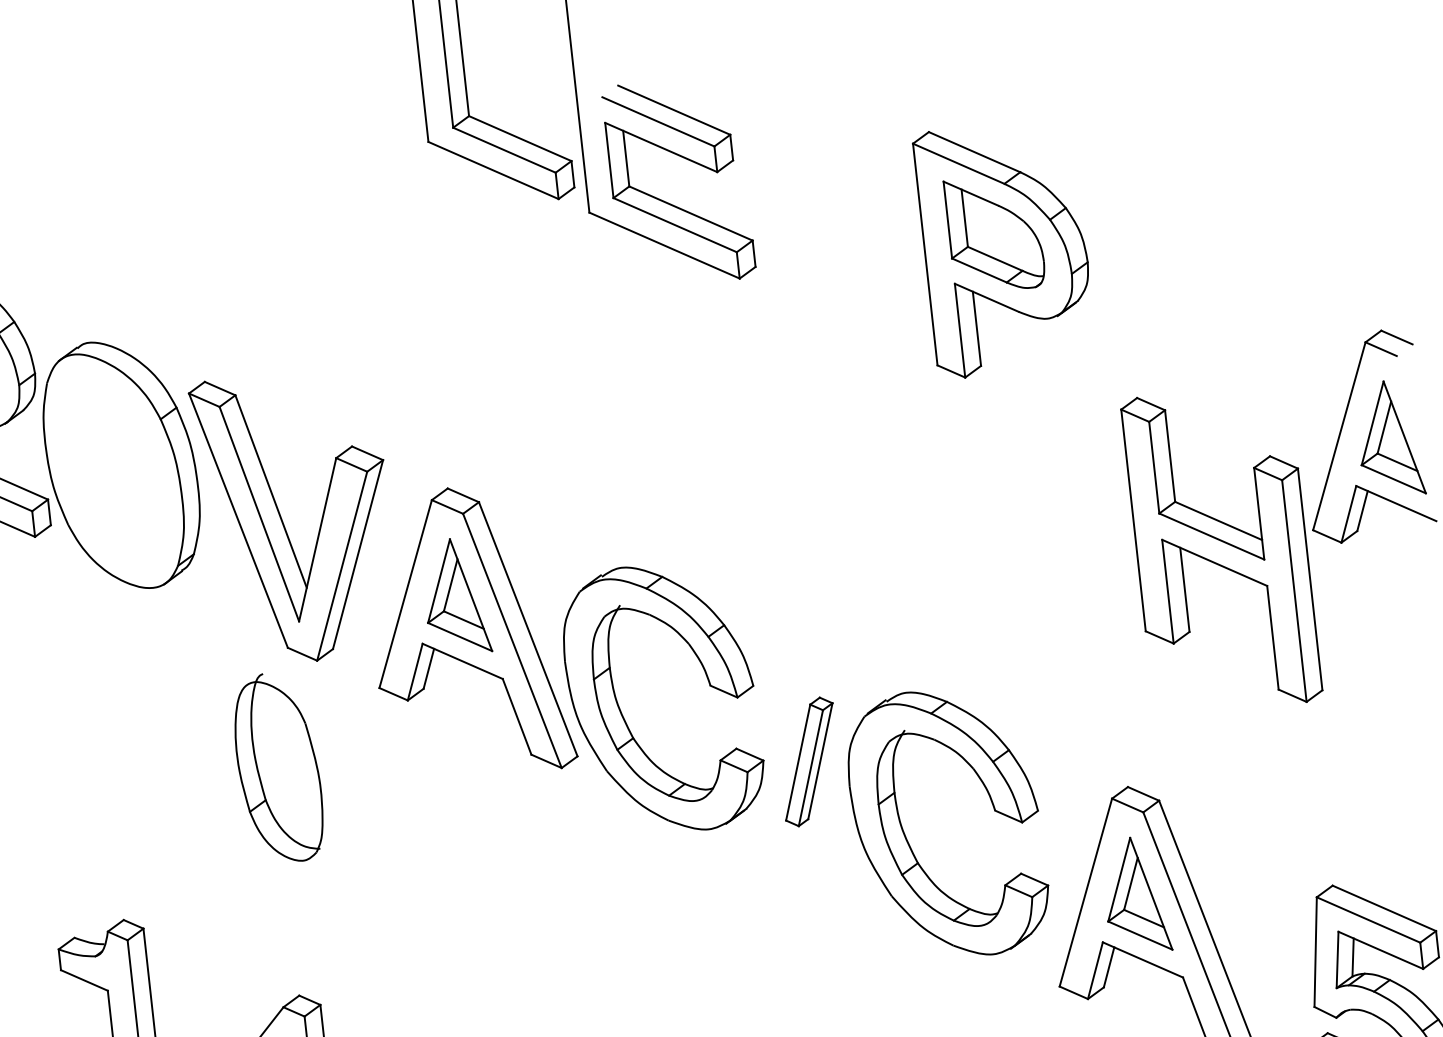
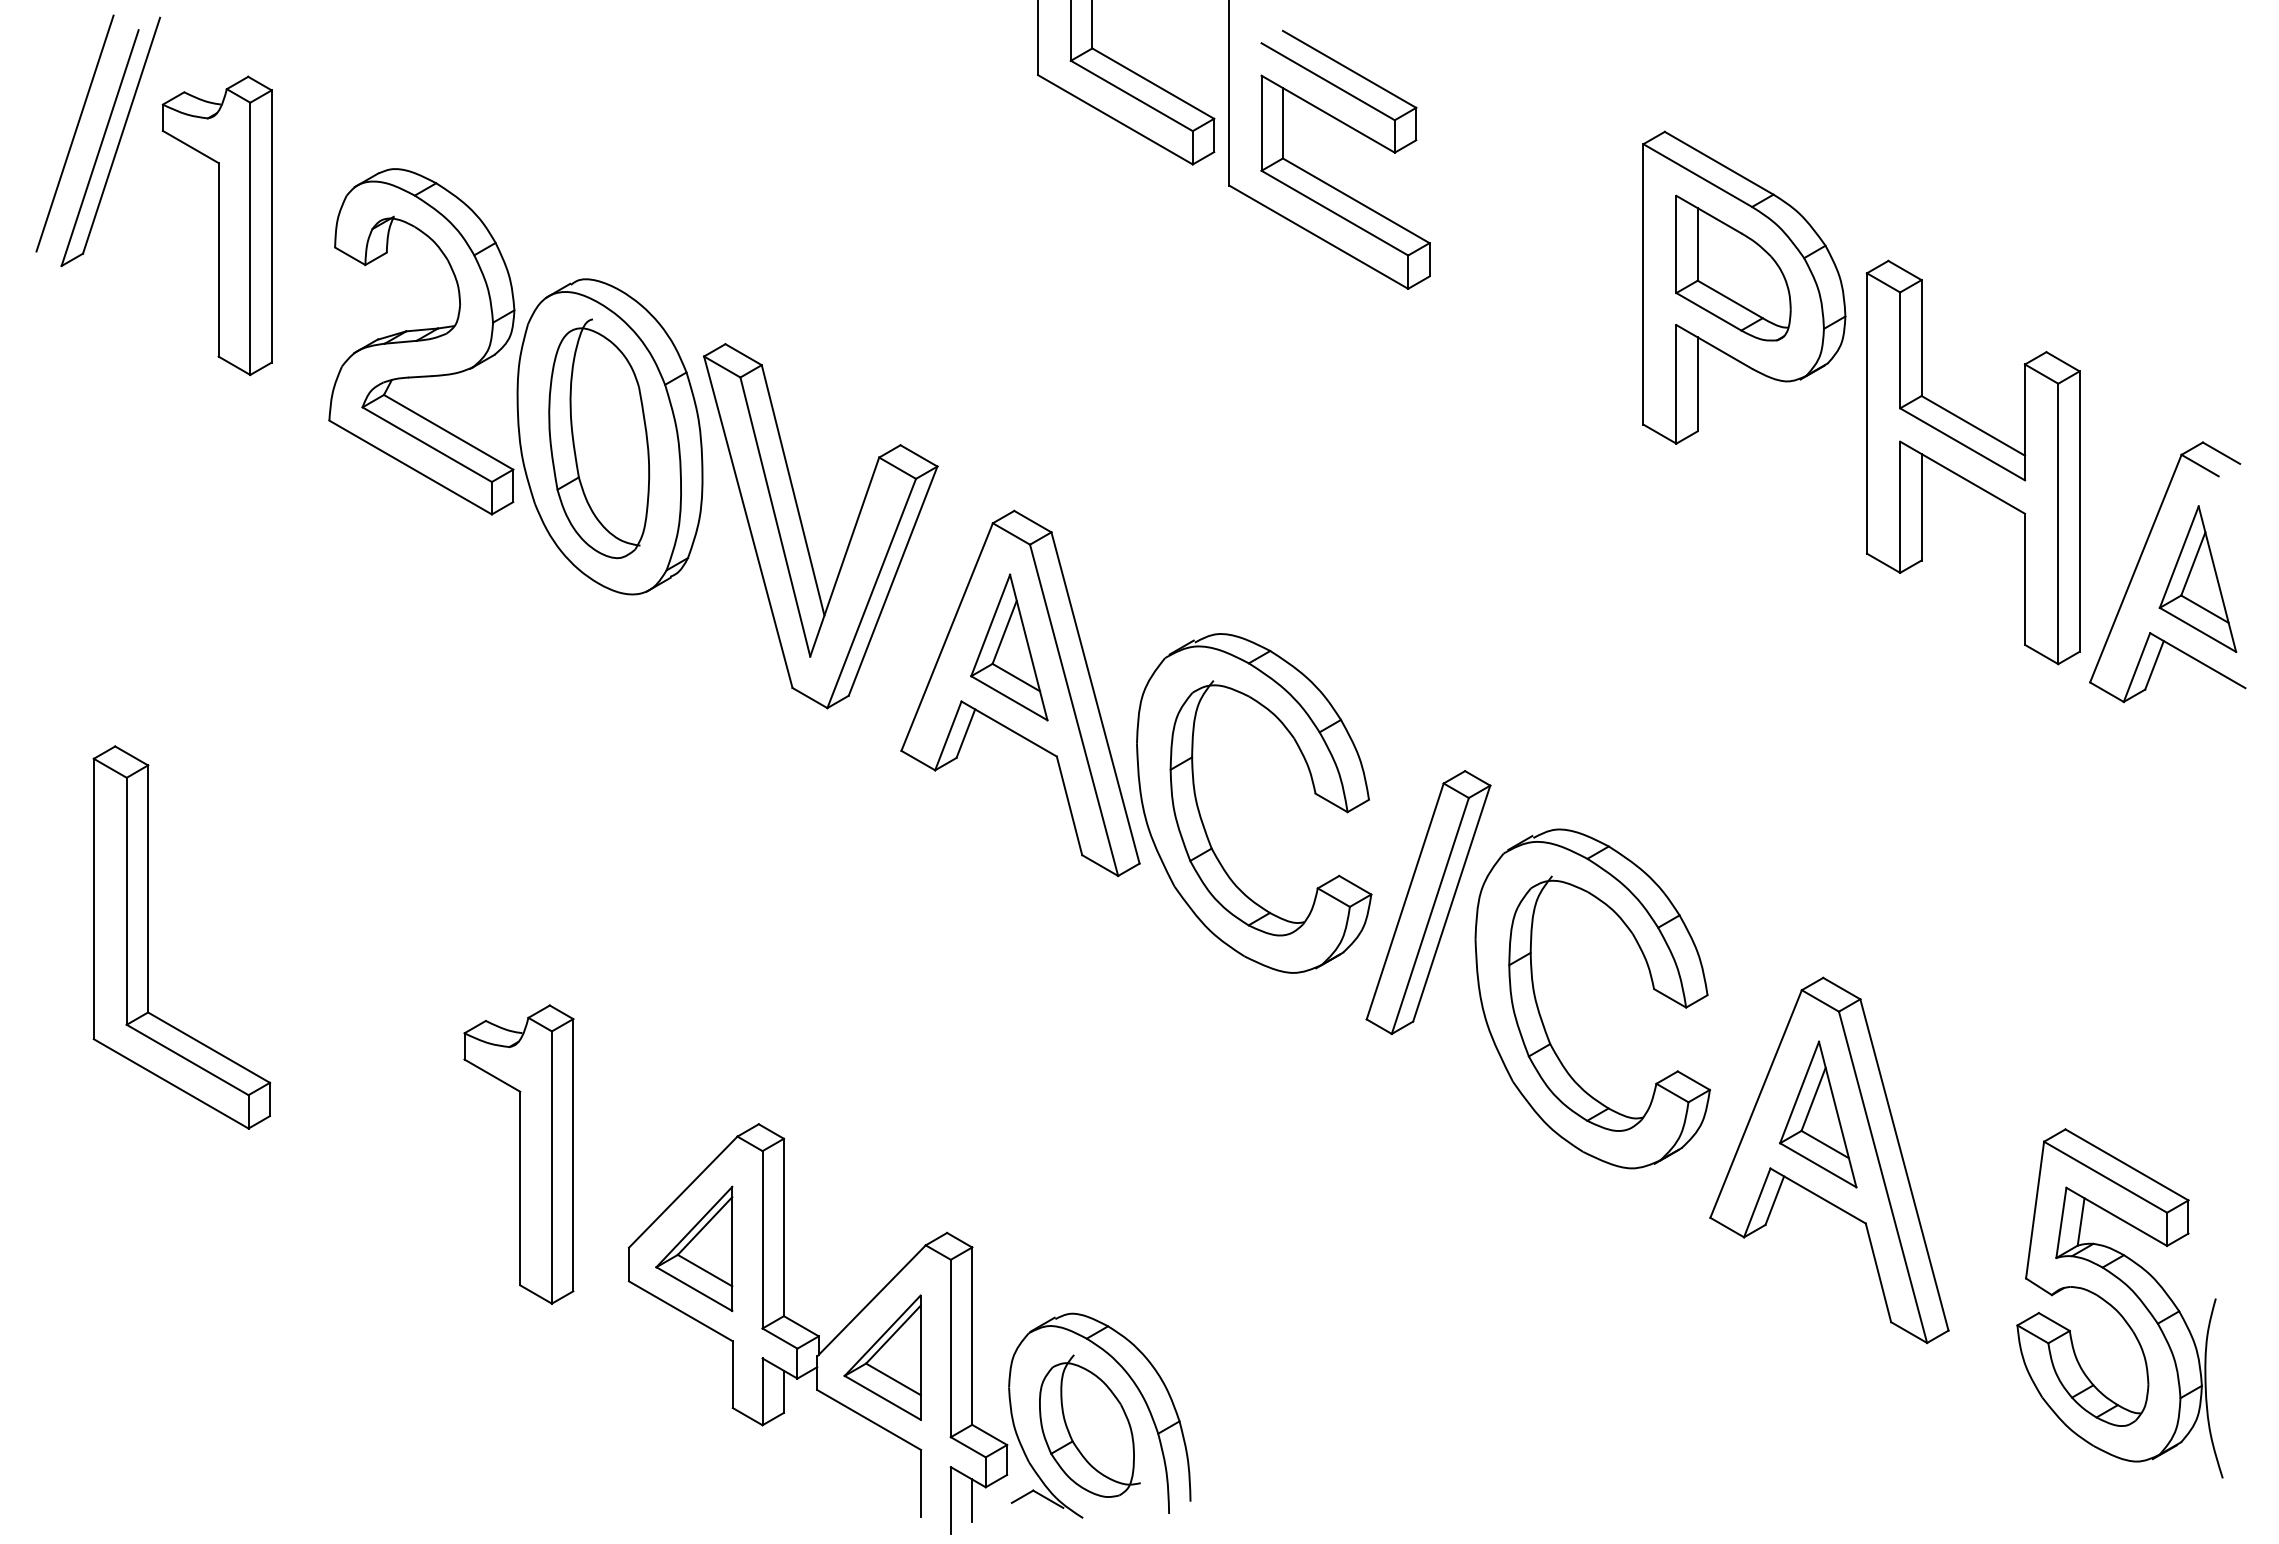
part: (1221, 550) -> (1972, 462), moved
part: (809, 761) -> (1428, 902), size x1.67
part: (278, 767) -> (599, 438), moved

